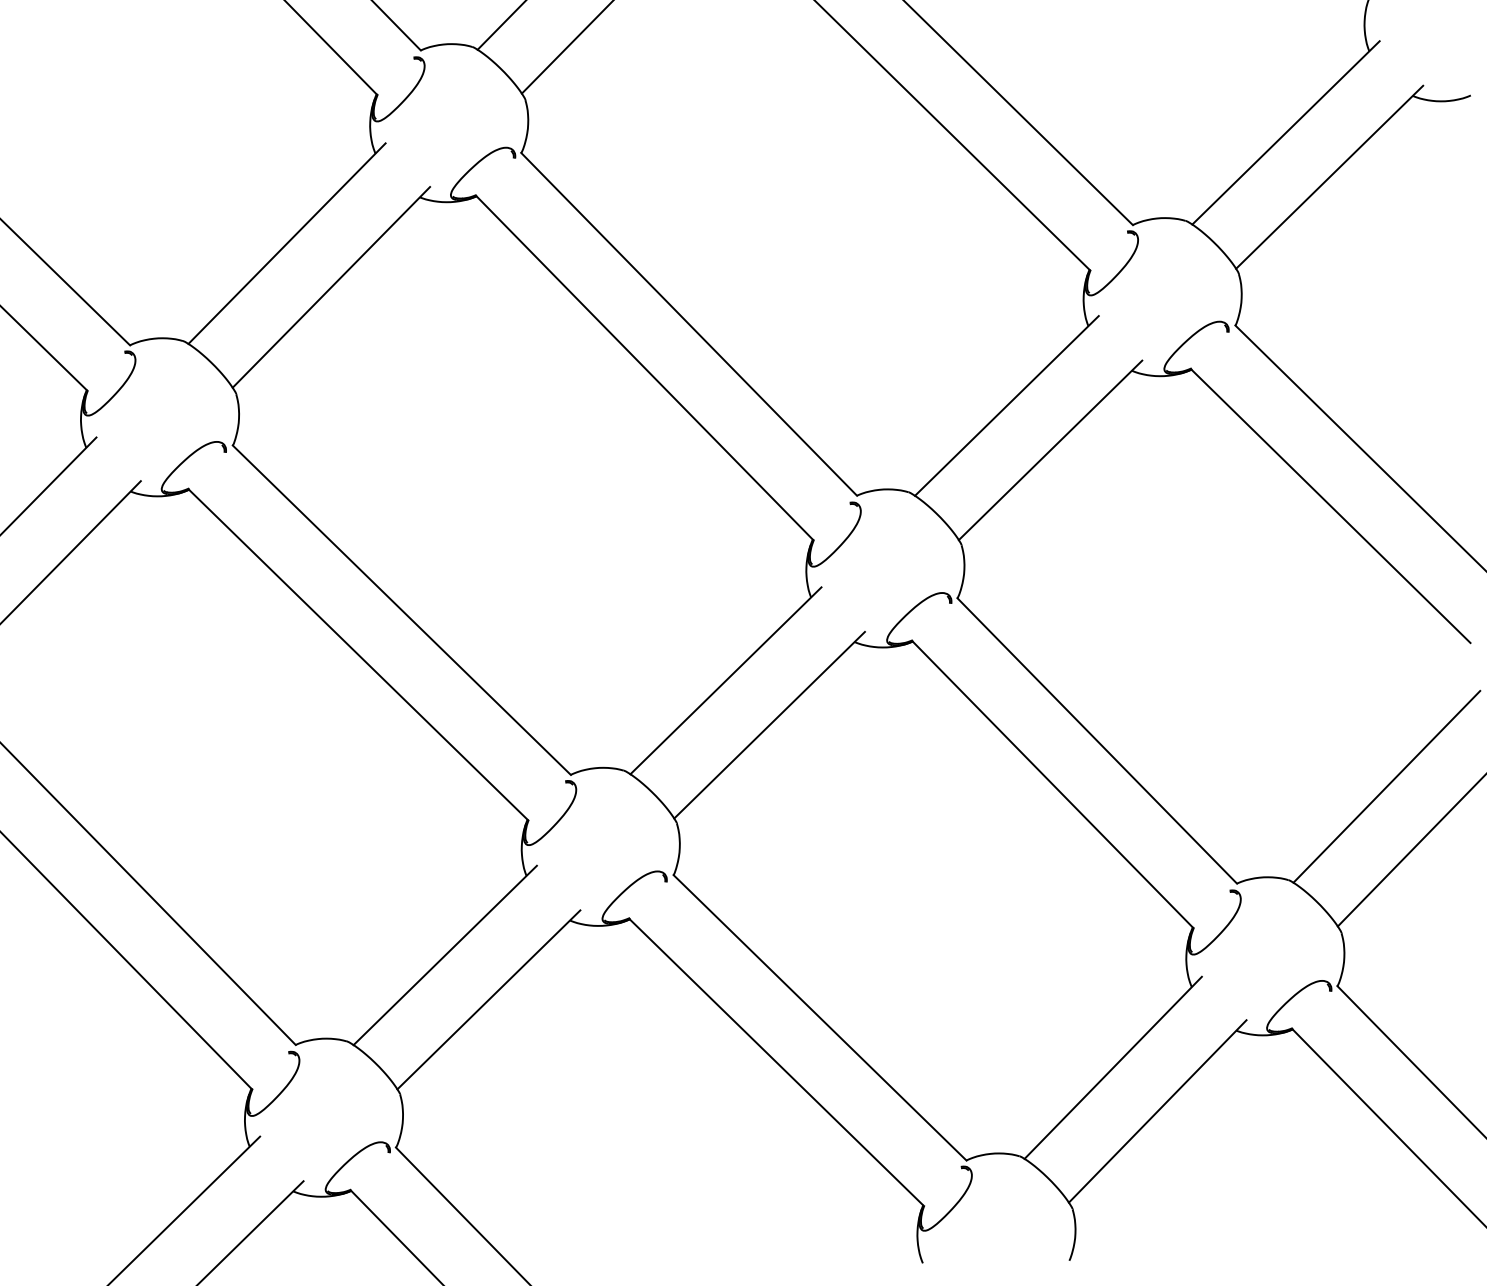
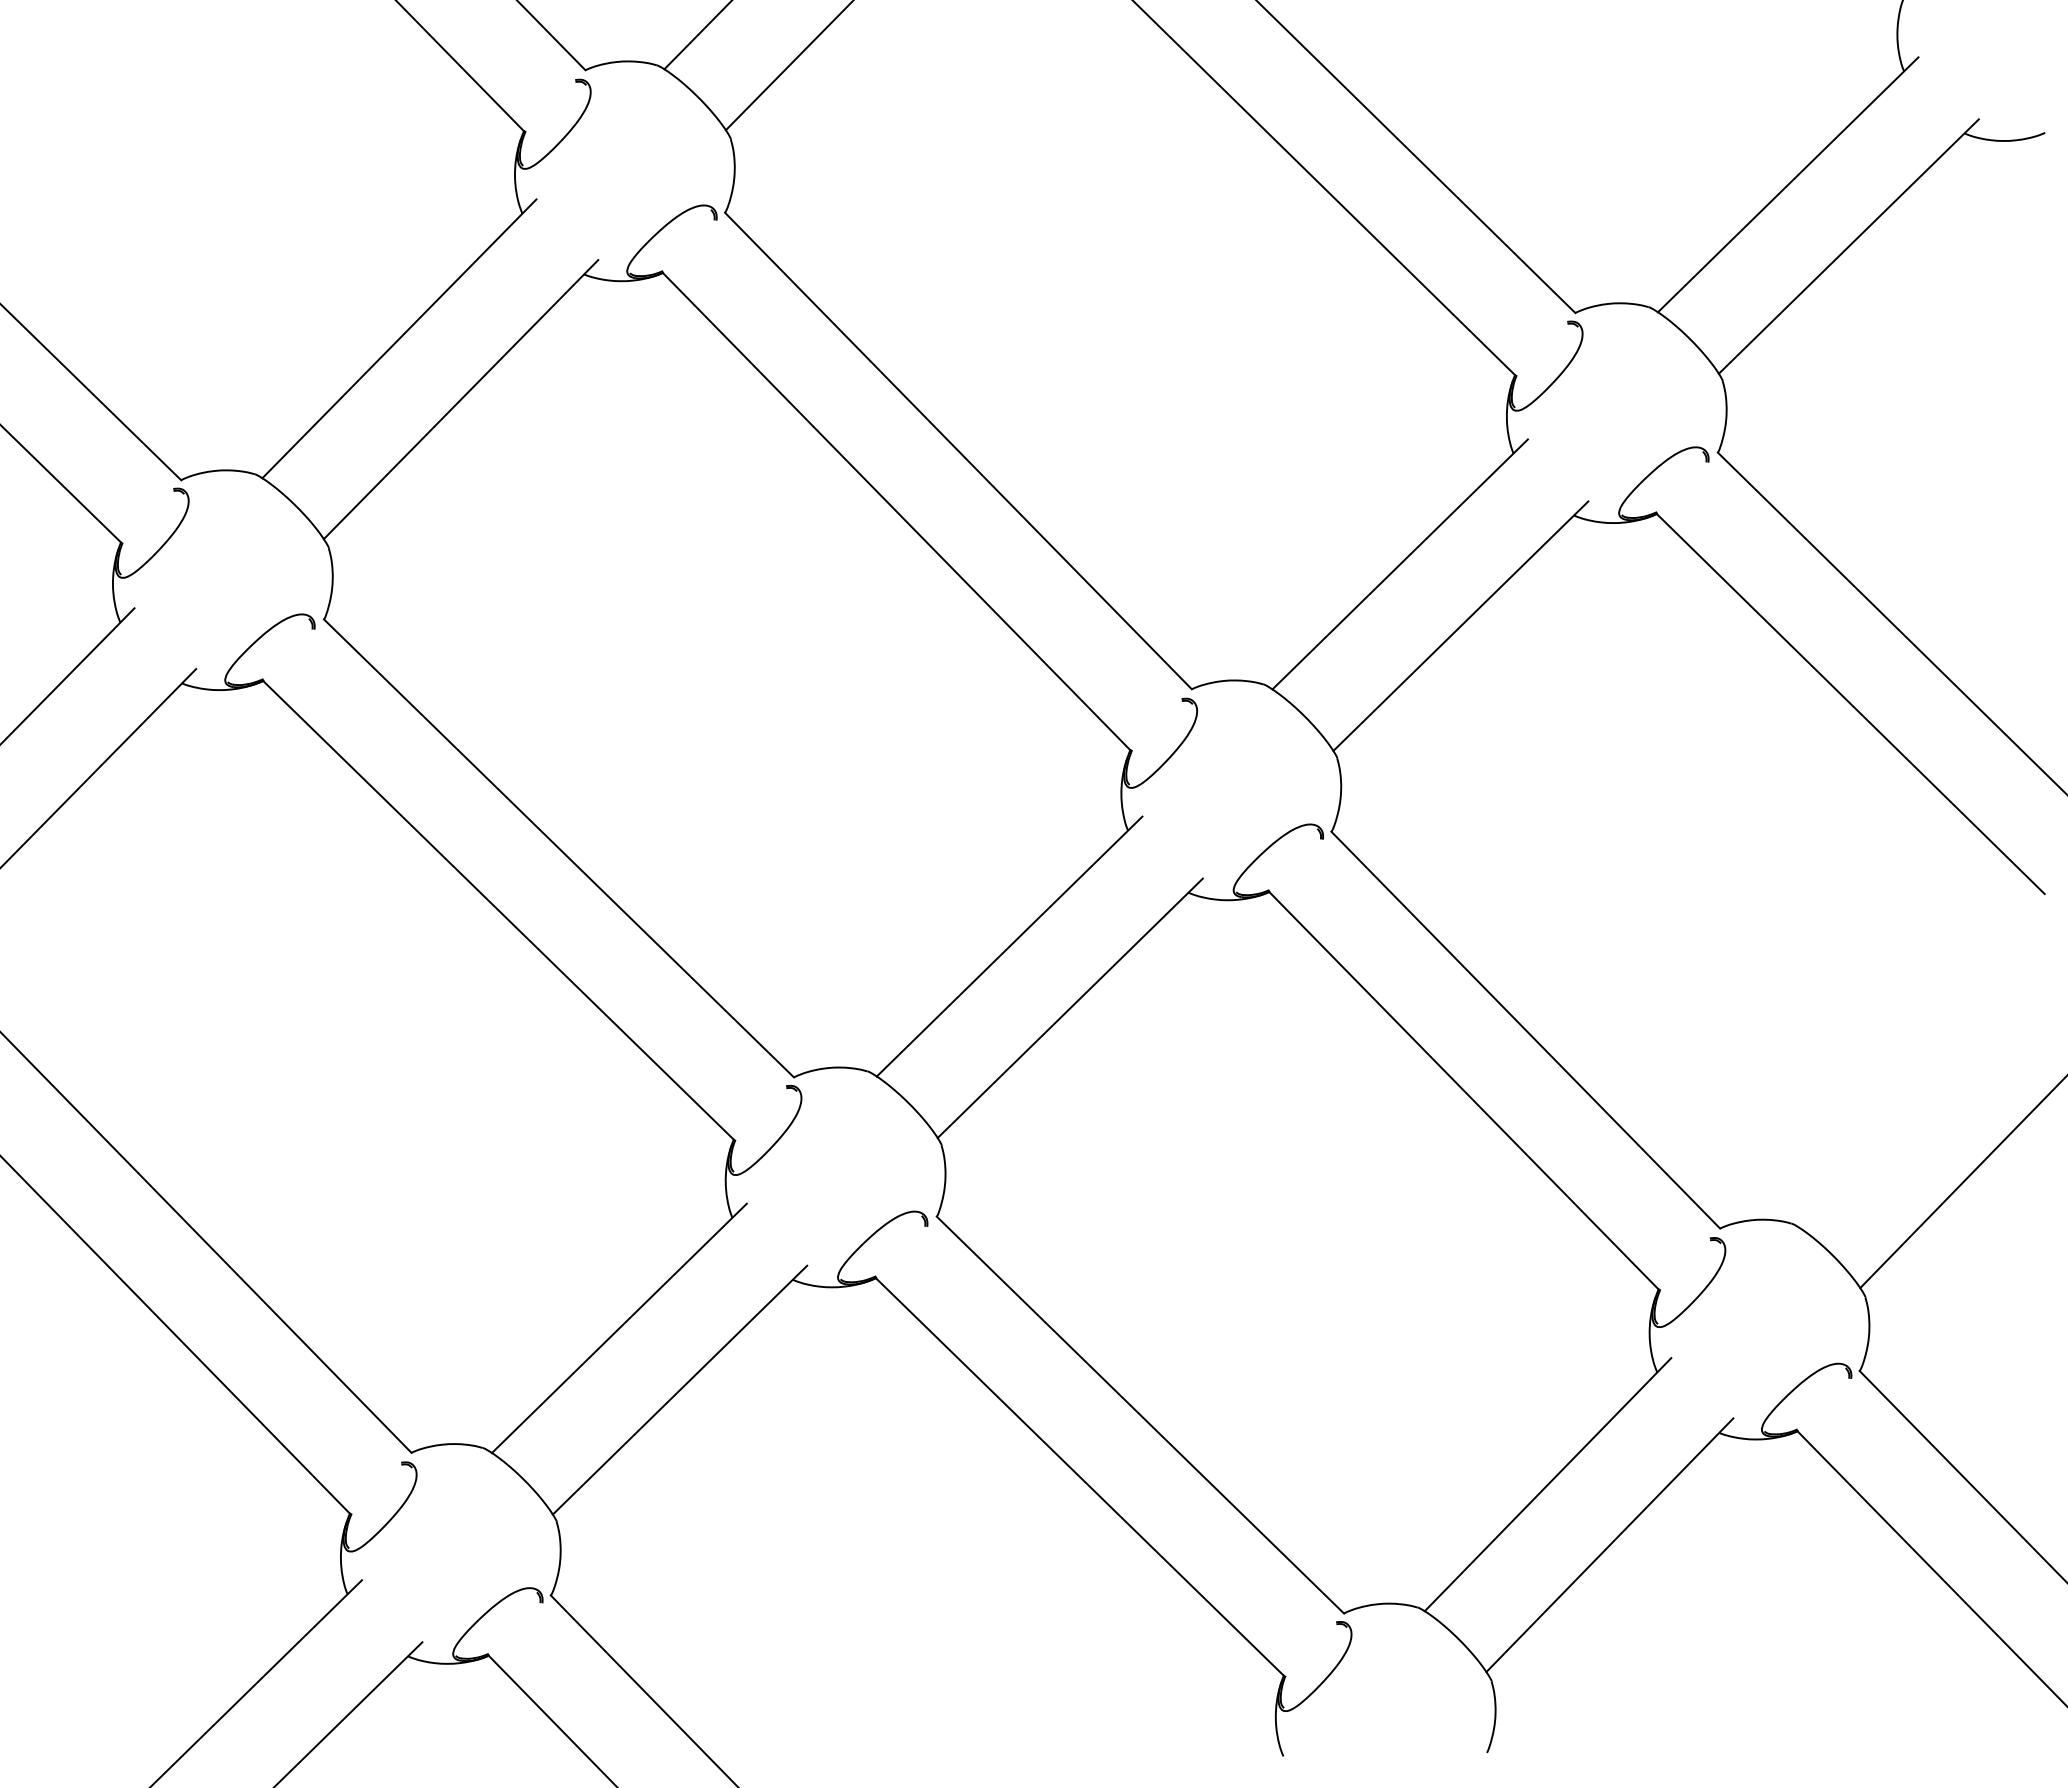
line: (1386, 786) -> (1928, 1093), removed

